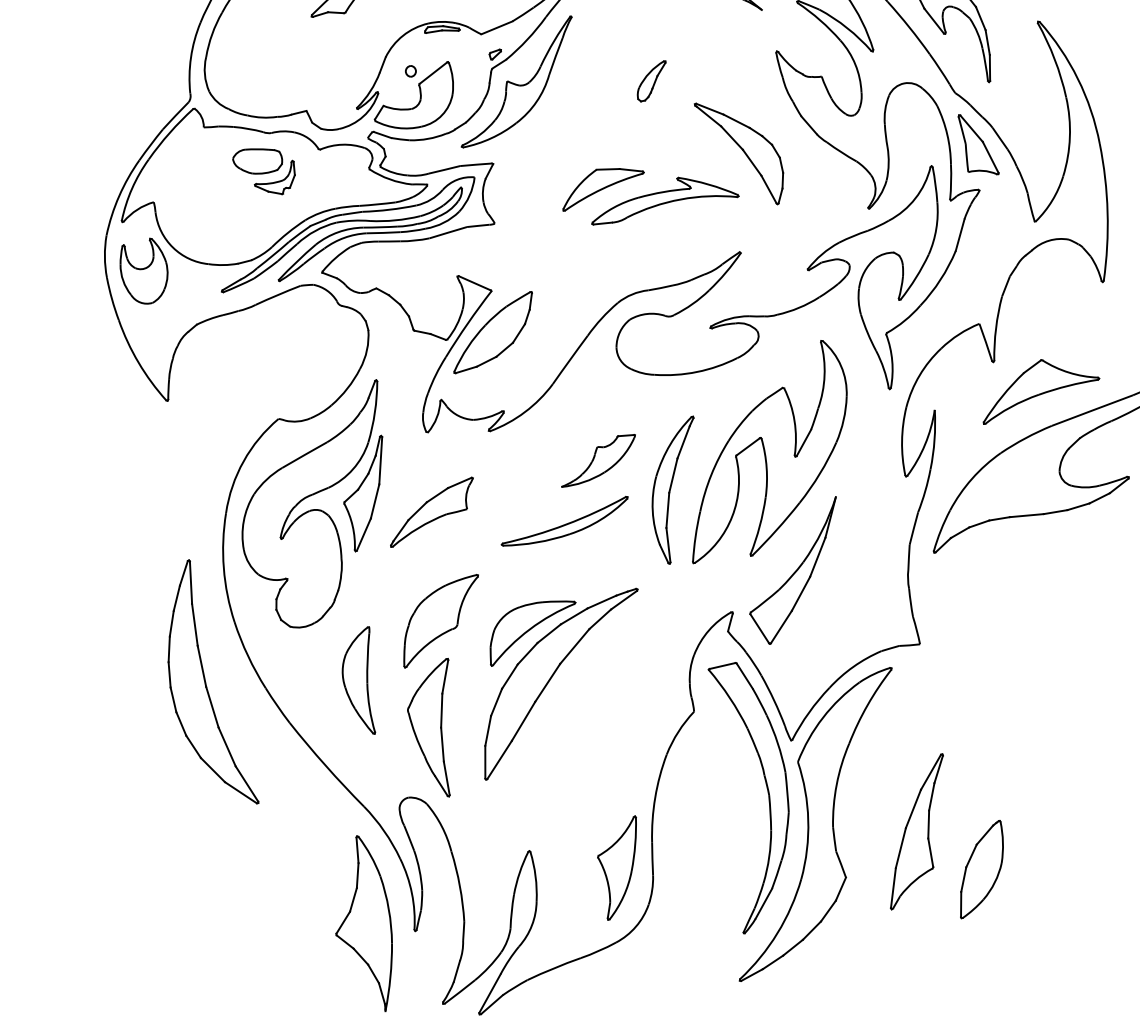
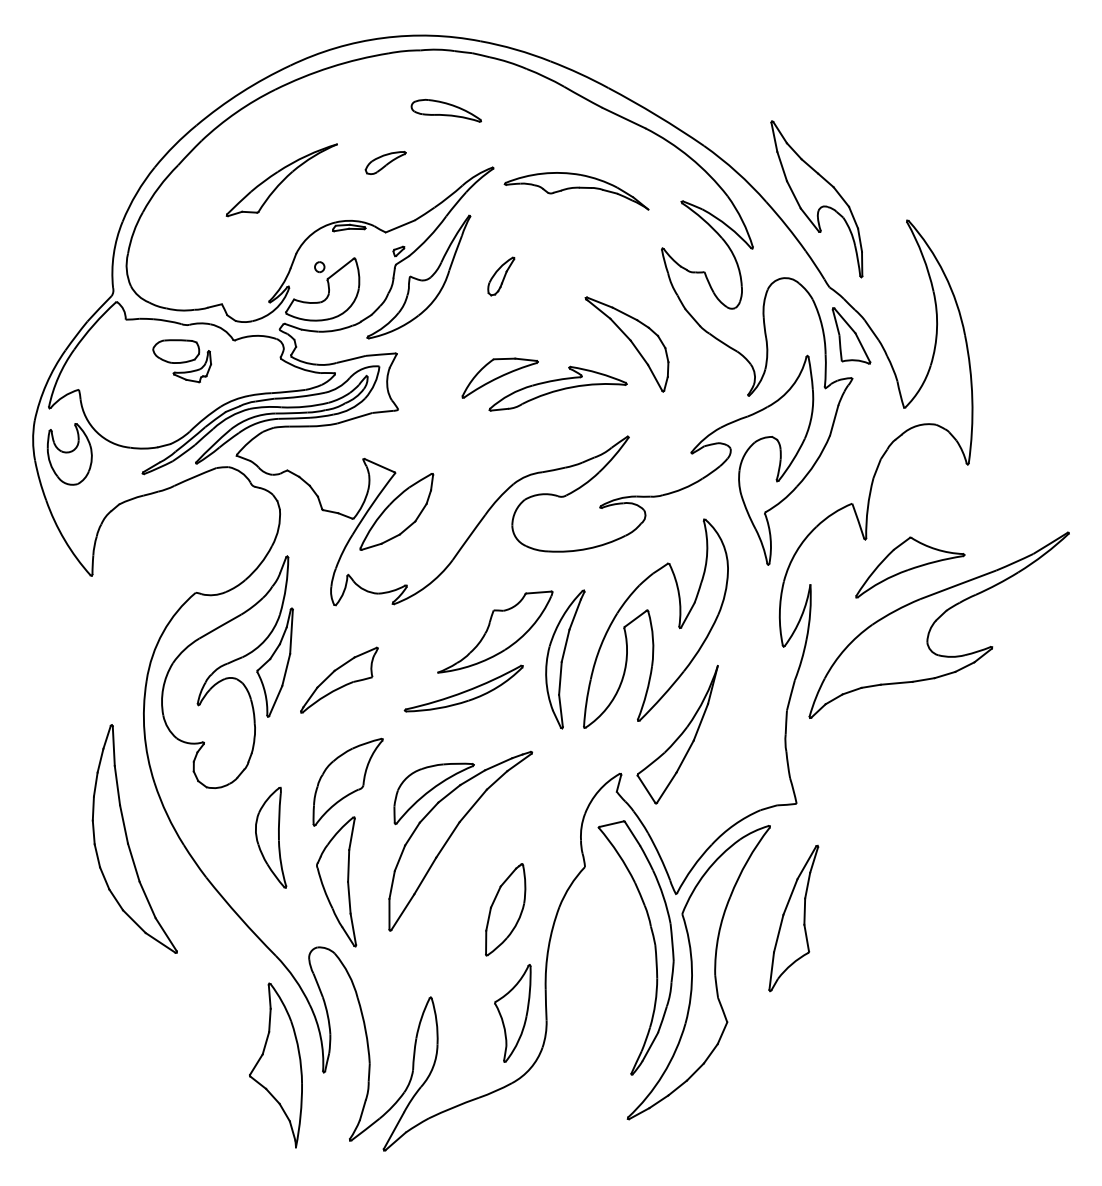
part: (651, 81) -> (501, 276), moved
part: (598, 460) -> (495, 631), size x1.67
part: (916, 831) -> (793, 918), moved
part: (981, 869) -> (505, 909), moved

